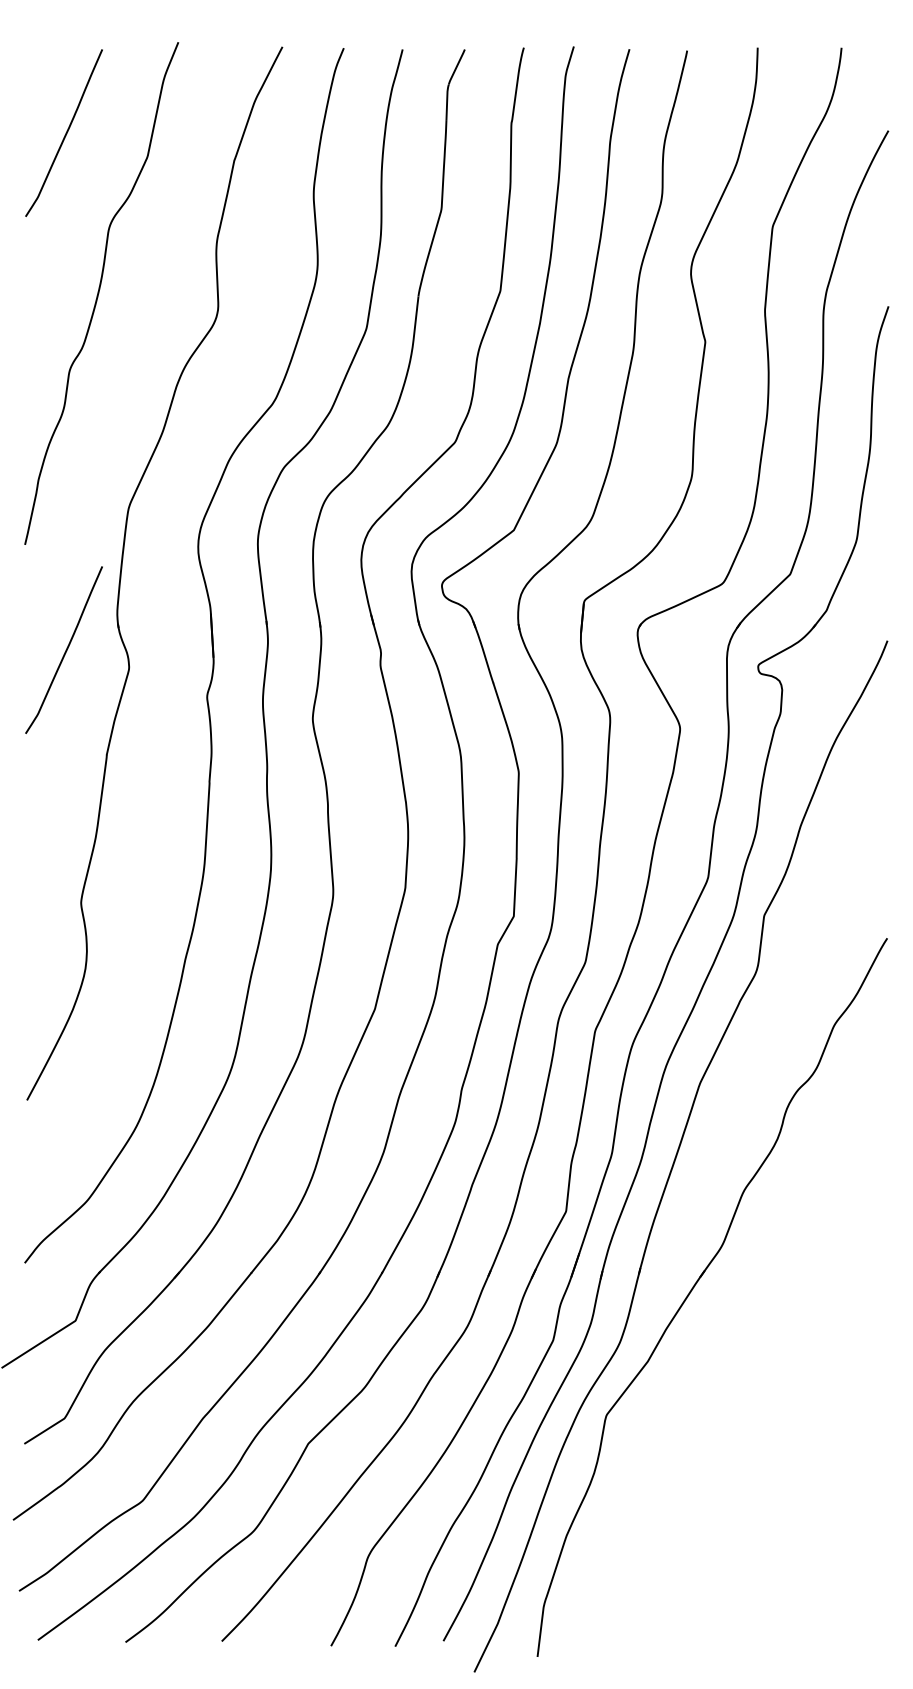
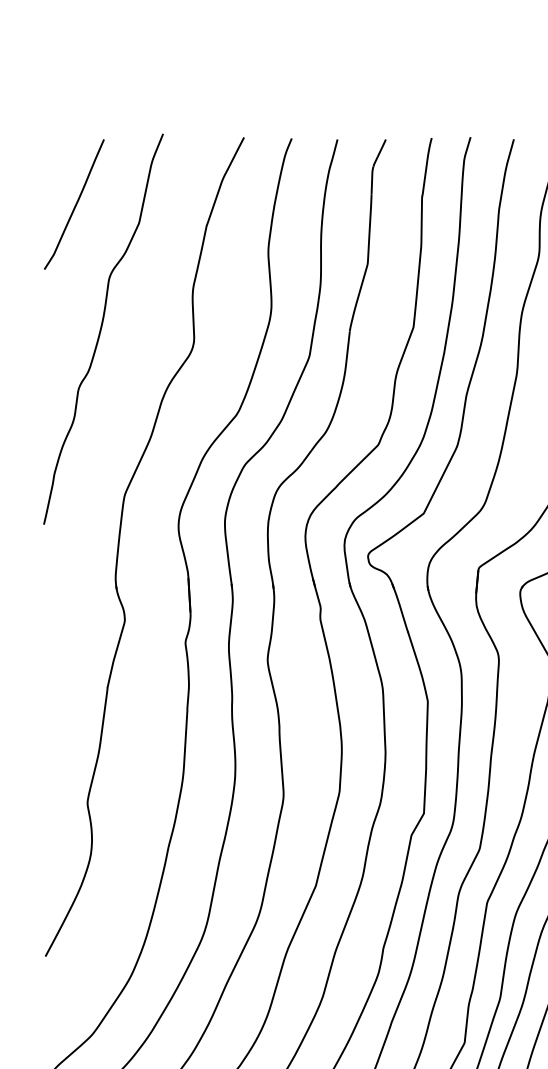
curve: (65, 650) -> (75, 606), removed

